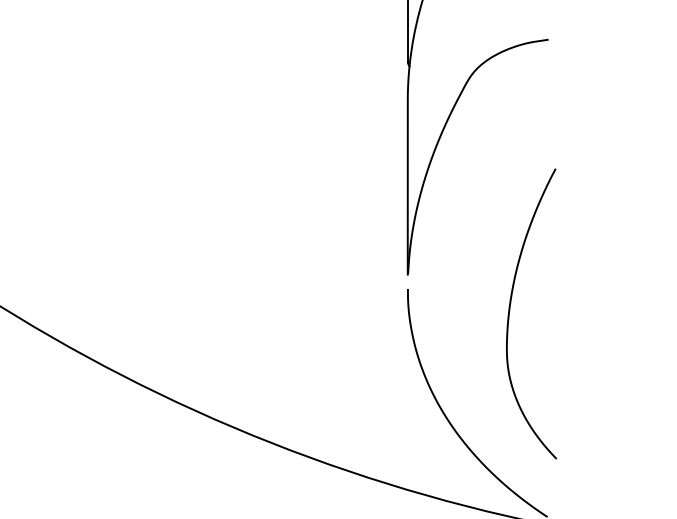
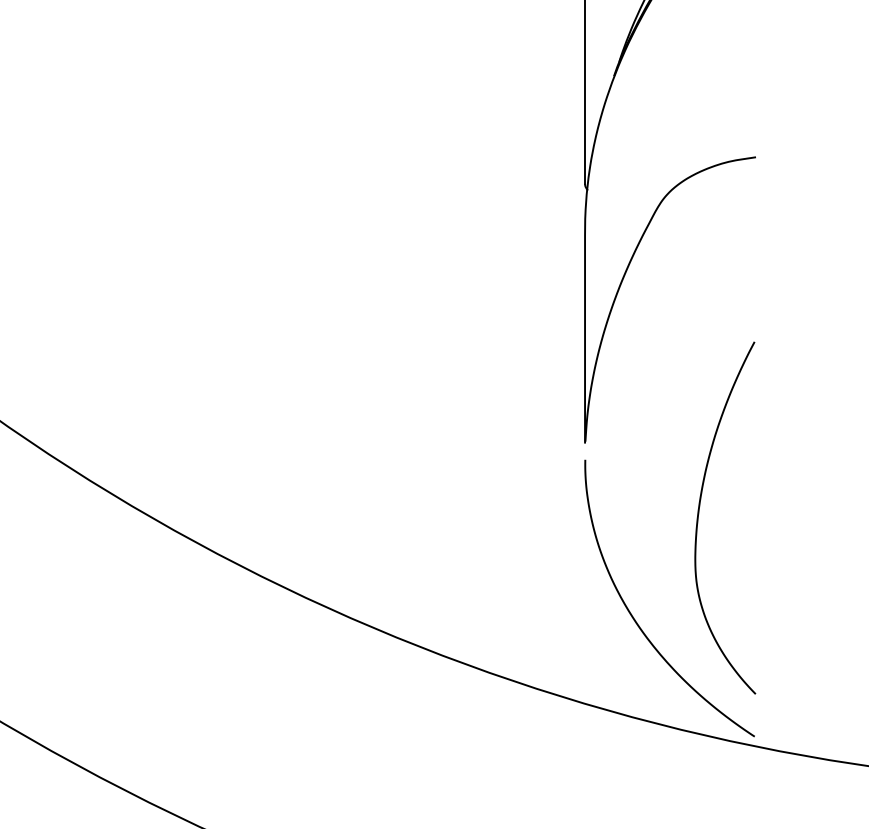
curve: (510, 310) -> (699, 514), moved

